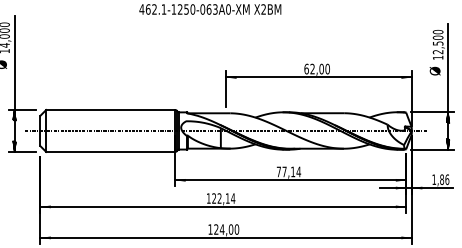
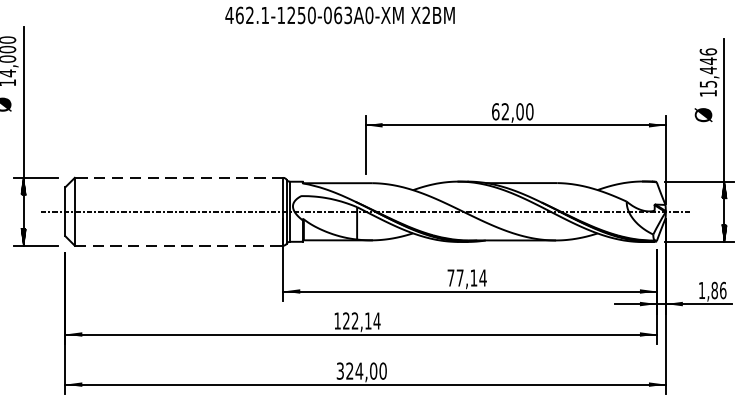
text: (437, 41) -> (707, 67), 12,500 -> 15,446
line: (110, 110) -> (178, 178), solid -> dashed
line: (111, 151) -> (180, 244), solid -> dashed
text: (210, 229) -> (340, 371), 124,00 -> 324,00

